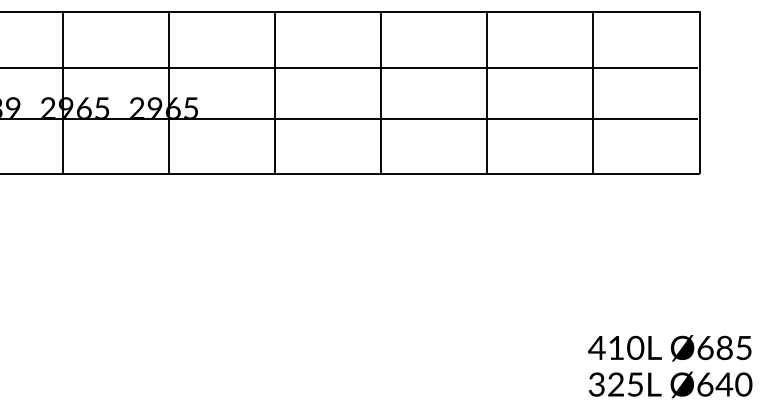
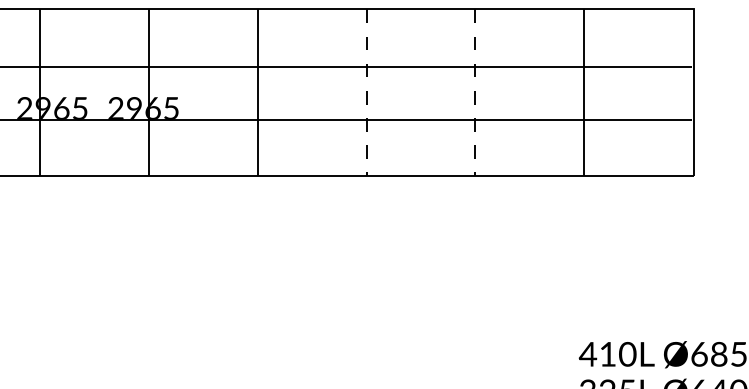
line: (381, 92) -> (366, 92), solid -> dashed
line: (487, 92) -> (475, 92), solid -> dashed

